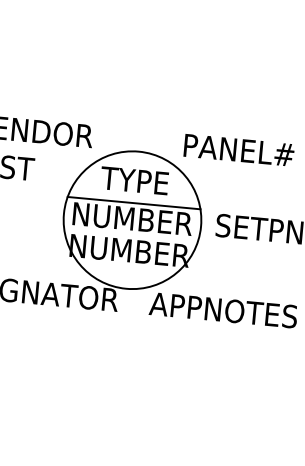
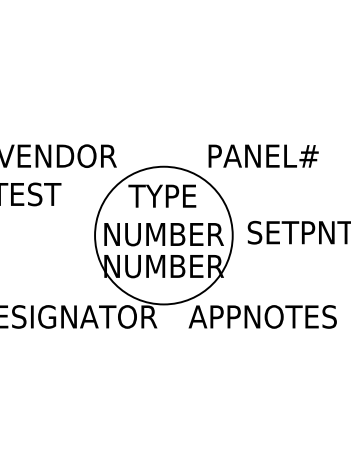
line: (133, 203) -> (163, 218), removed

